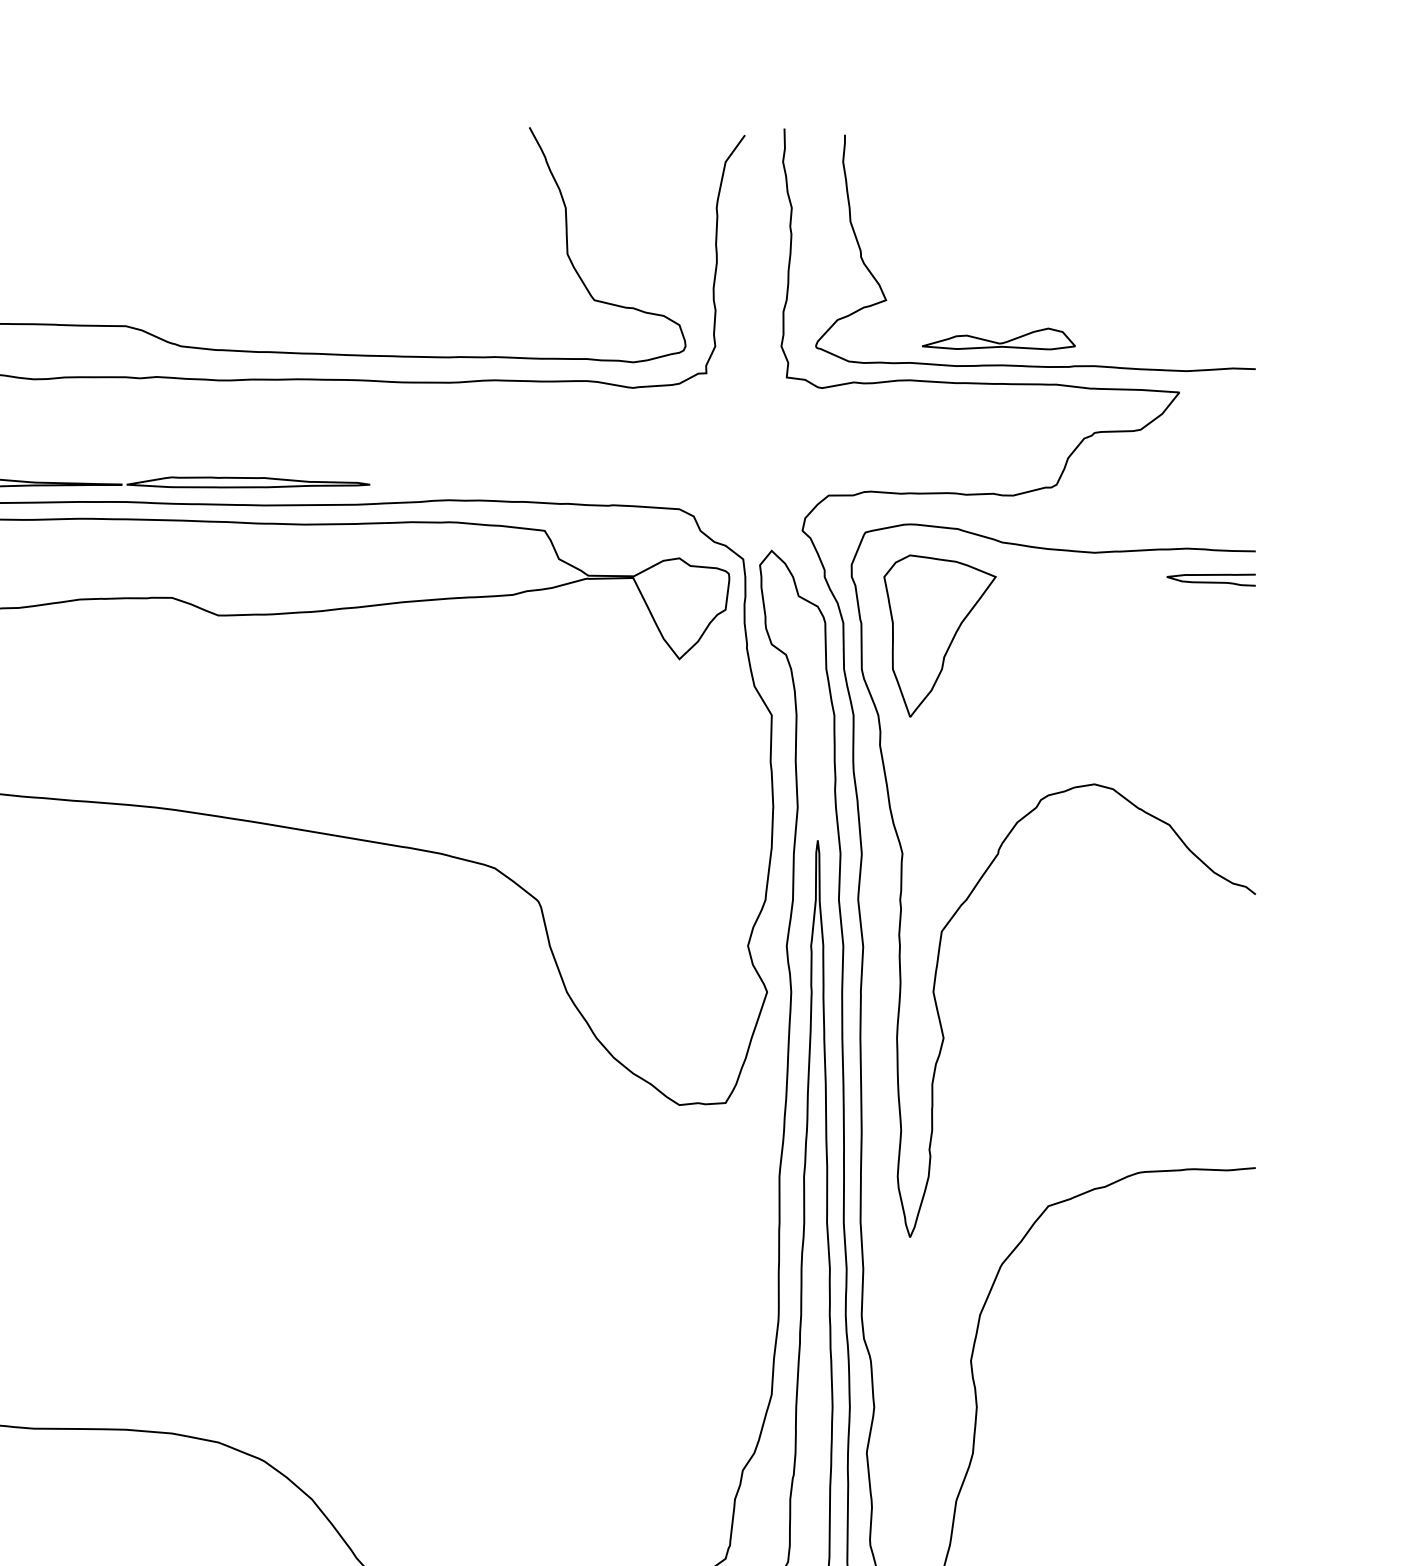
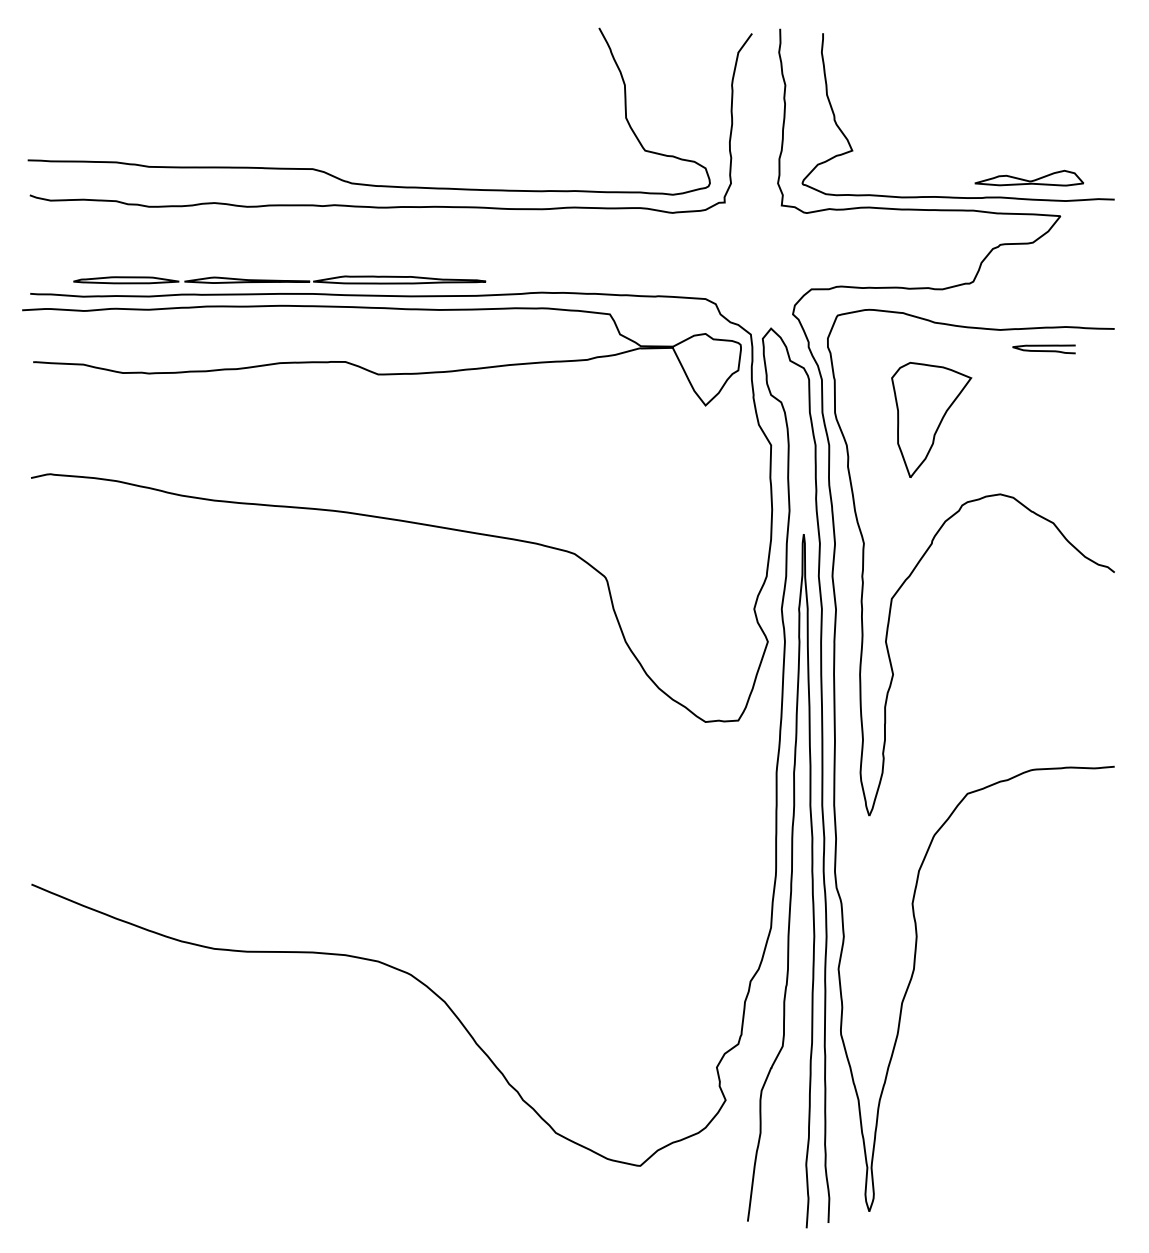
part: (999, 338) -> (1029, 177), moved
curve: (1210, 581) -> (1043, 350), moved
part: (939, 635) -> (931, 419), moved

